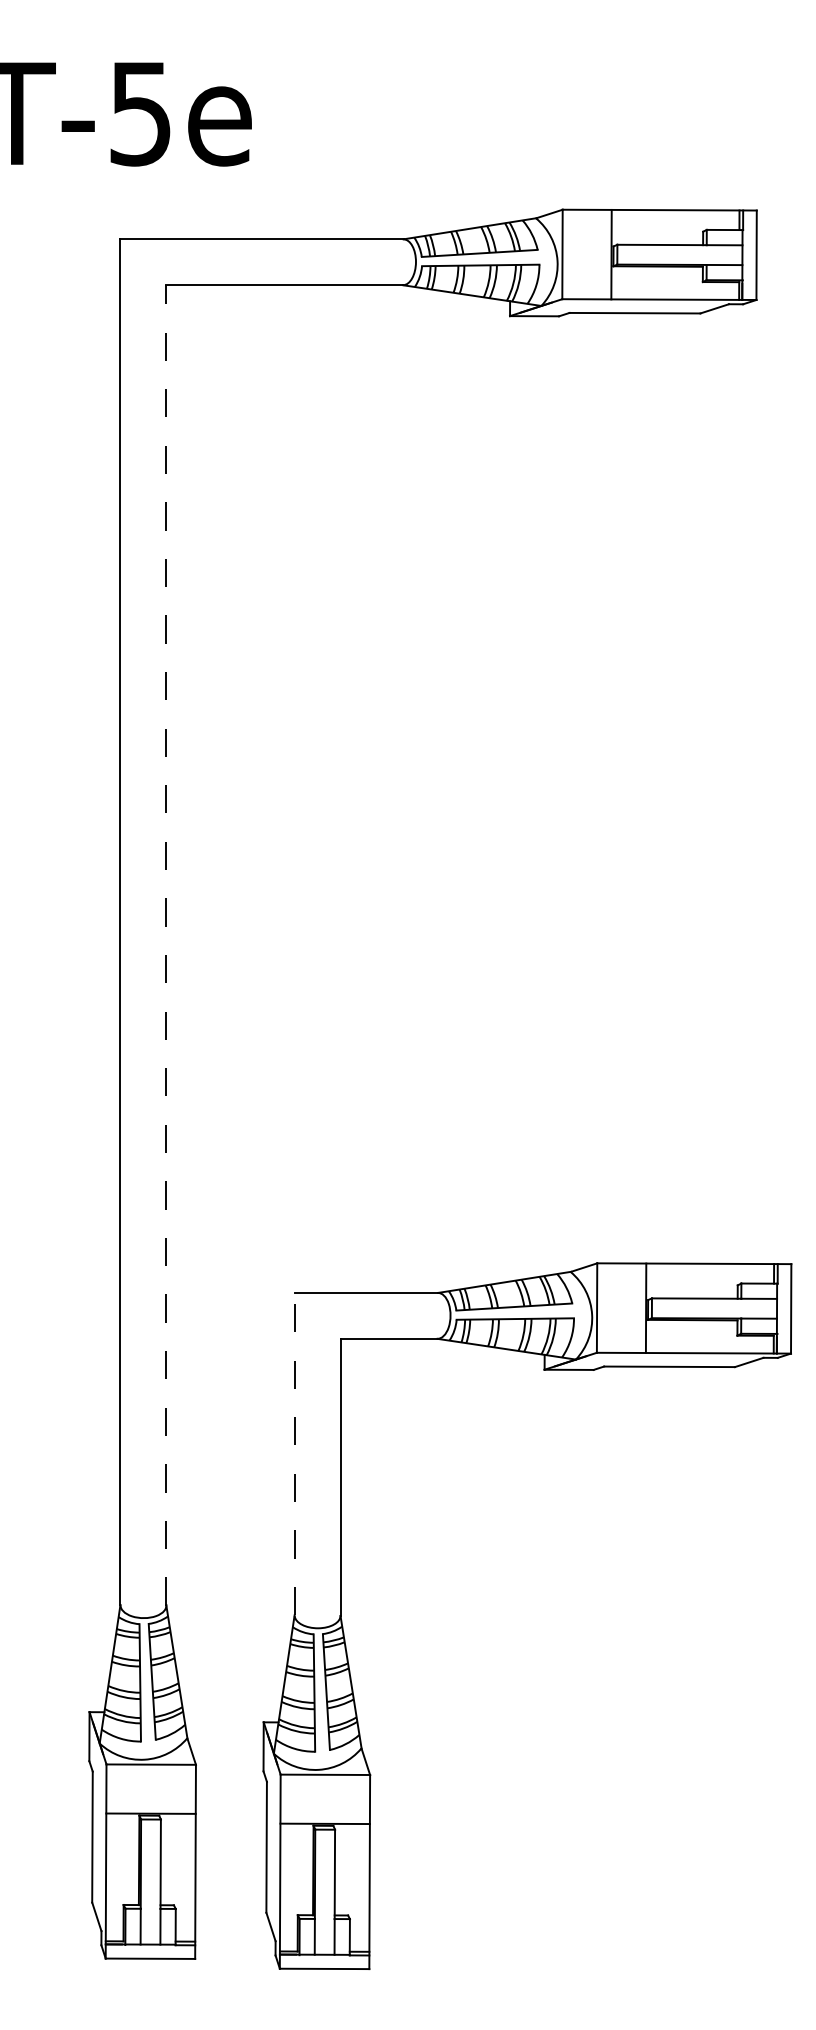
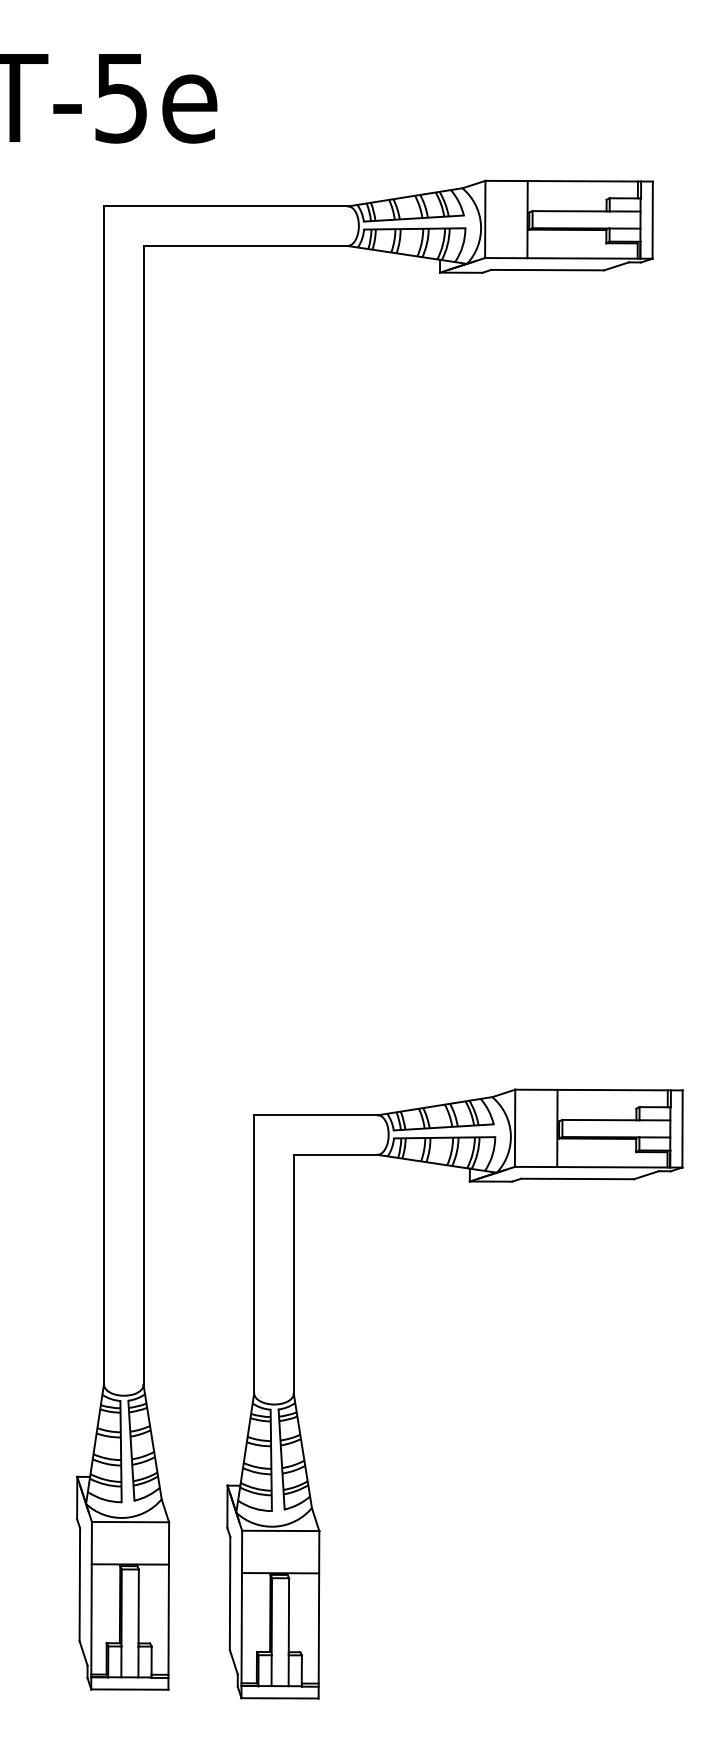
line: (166, 944) -> (143, 814), dashed -> solid
line: (294, 1453) -> (254, 1253), dashed -> solid

